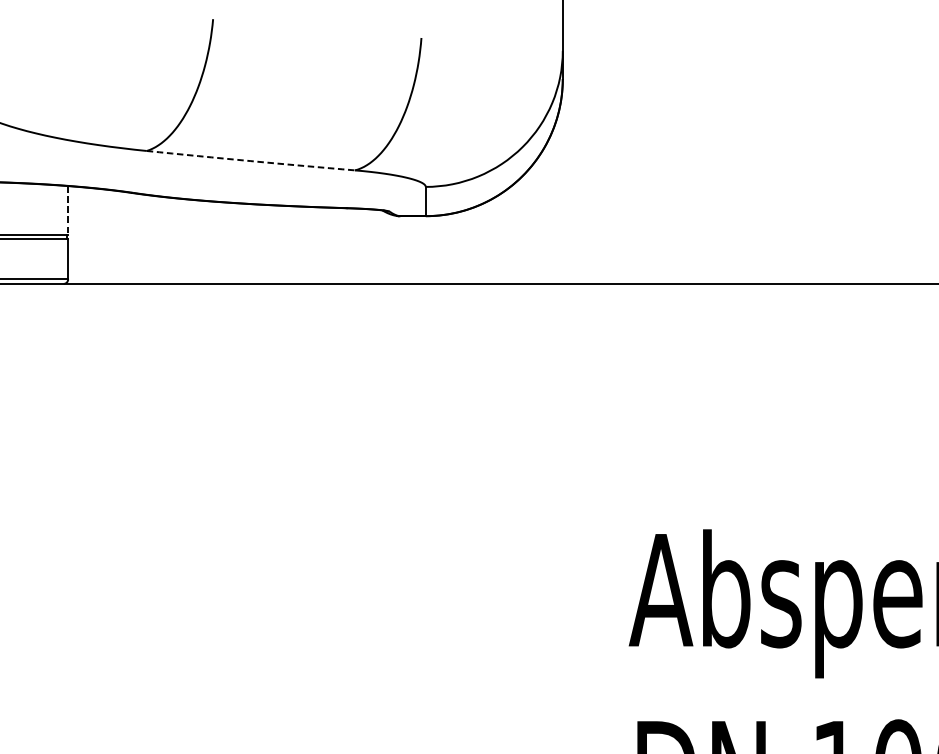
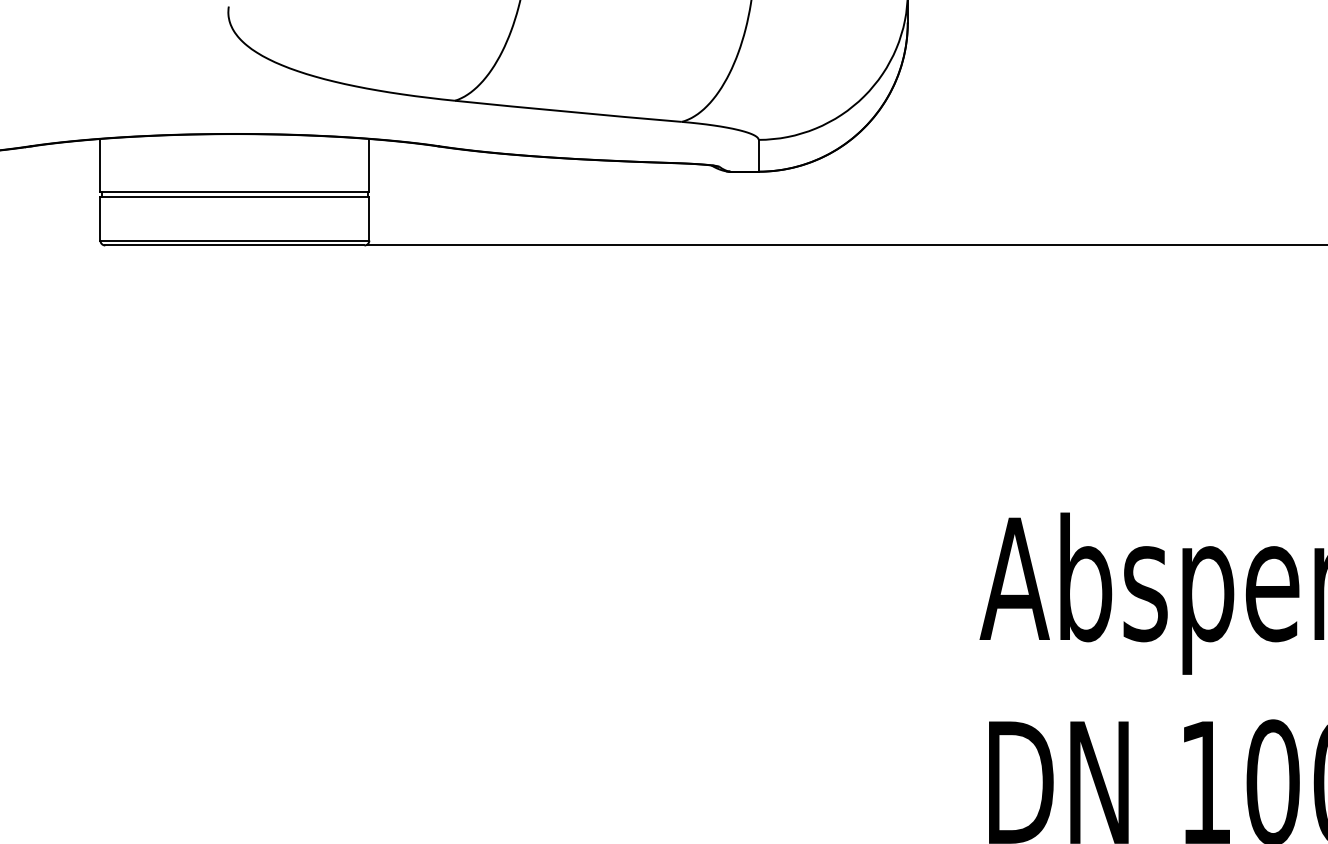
arc: (251, 160) -> (568, 111), dashed -> solid
line: (68, 210) -> (369, 165), dashed -> solid

